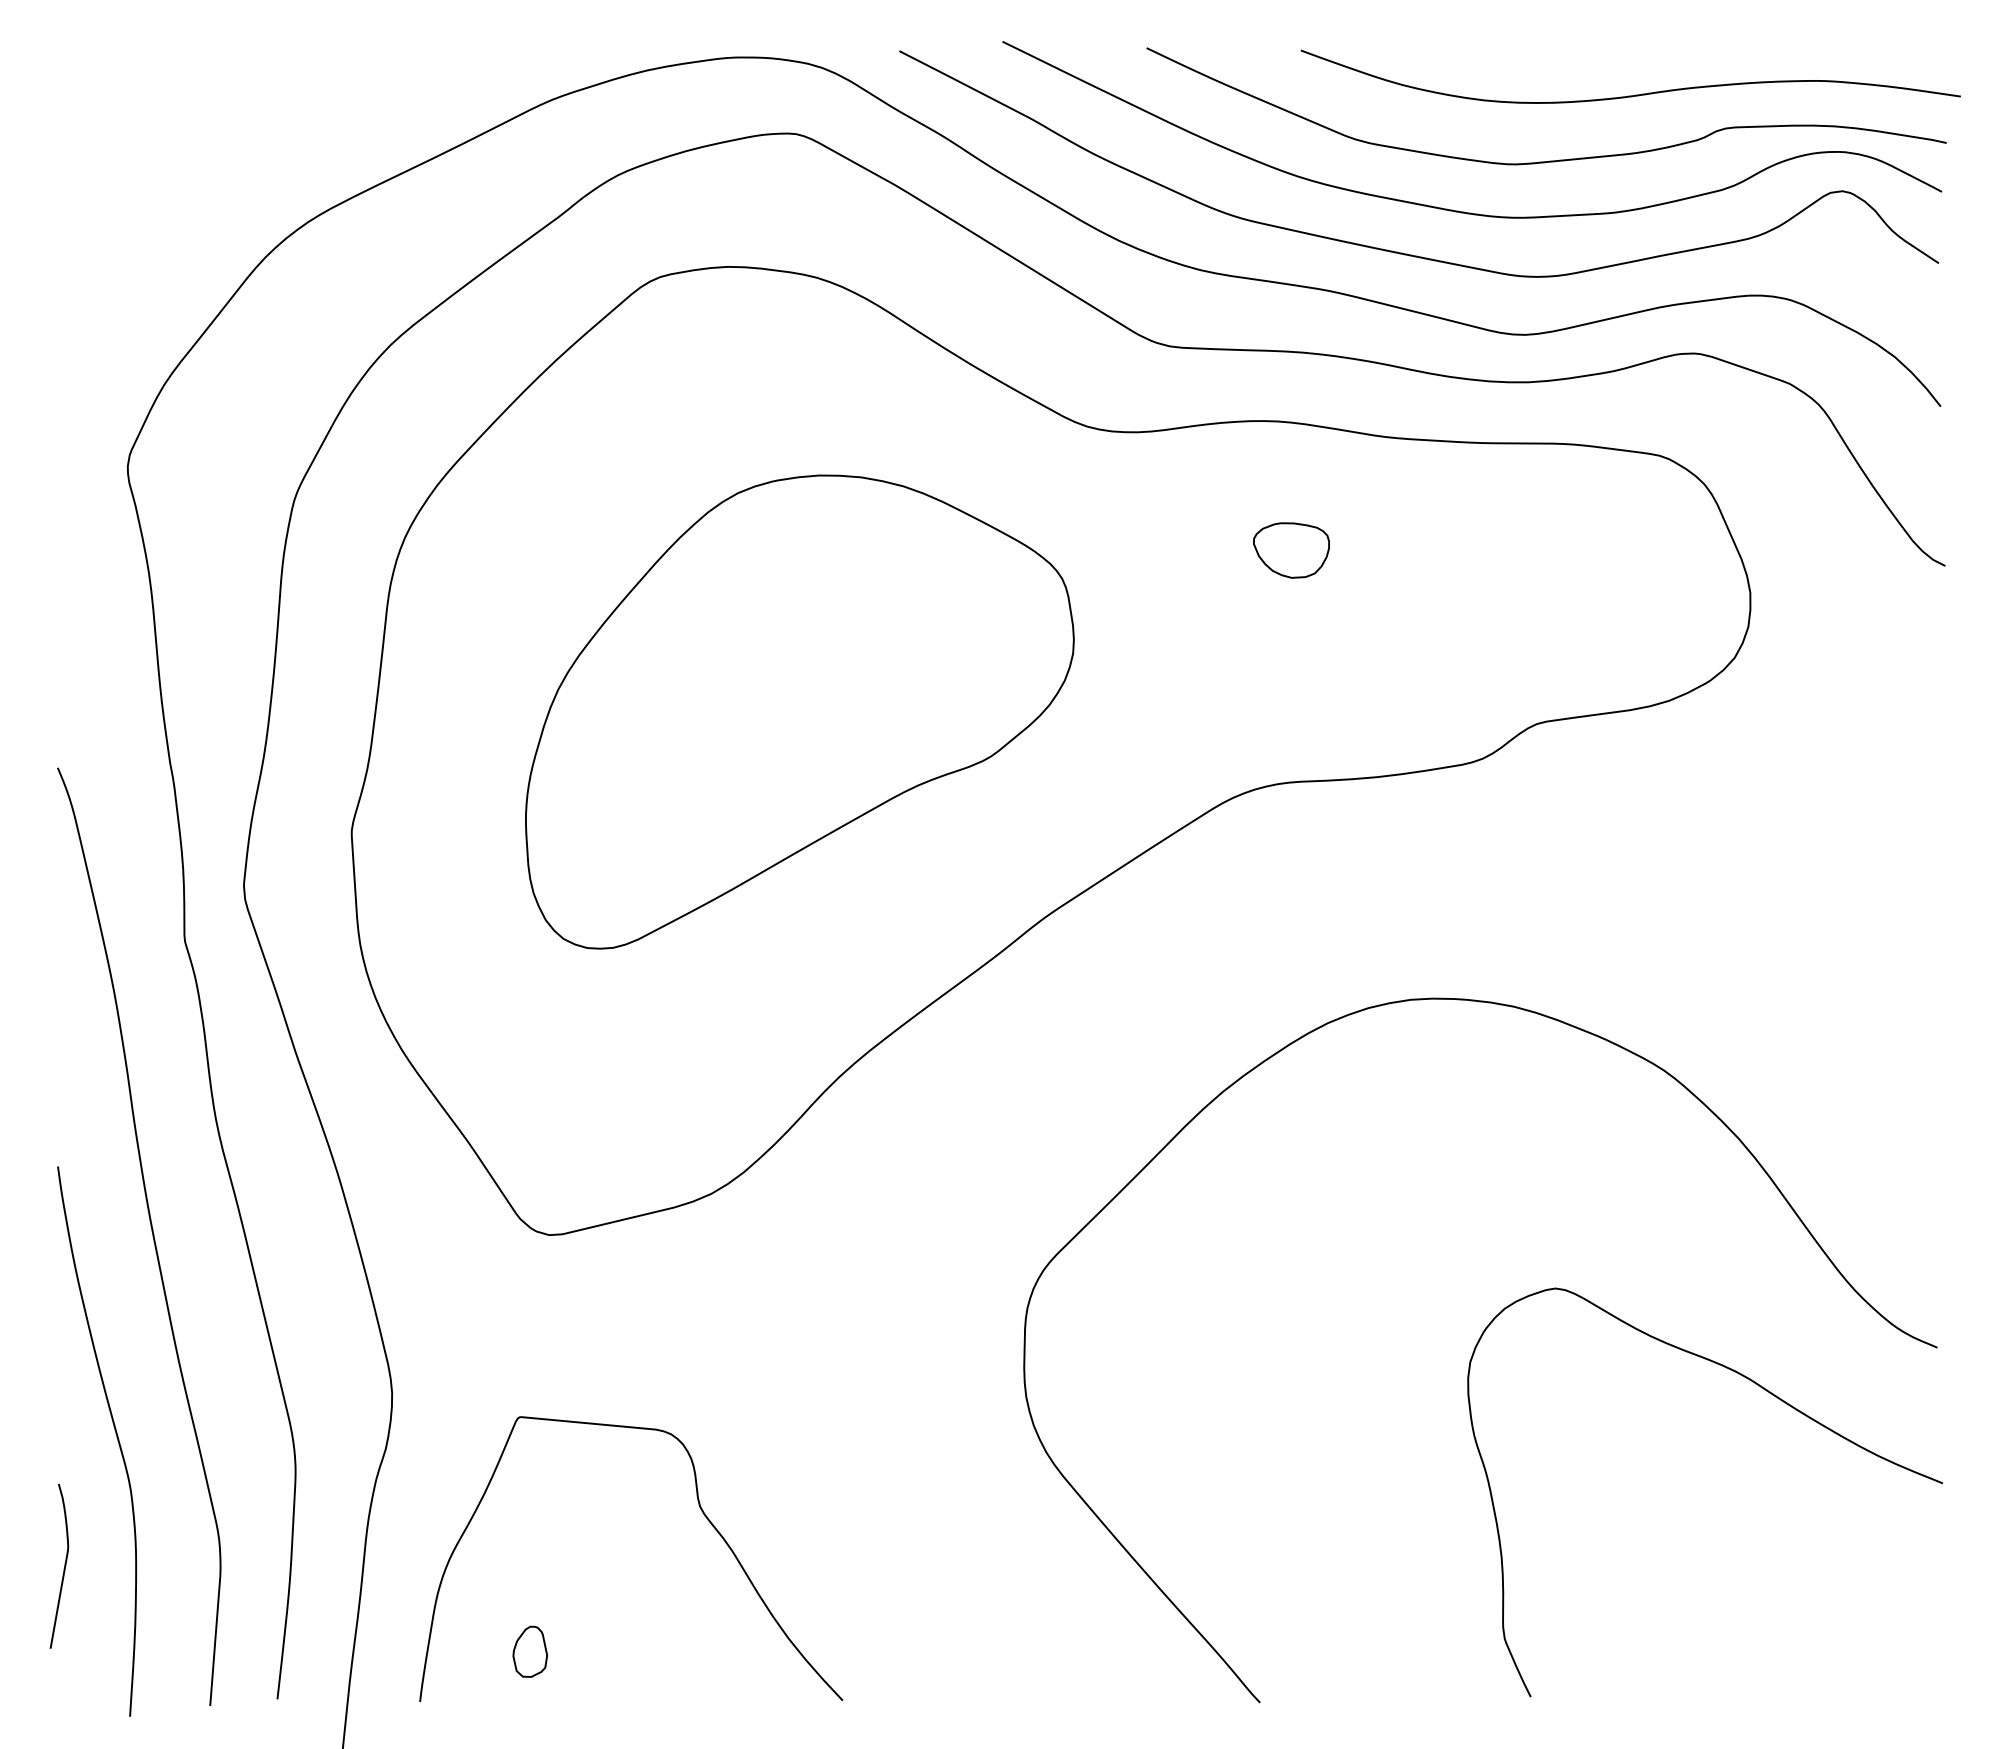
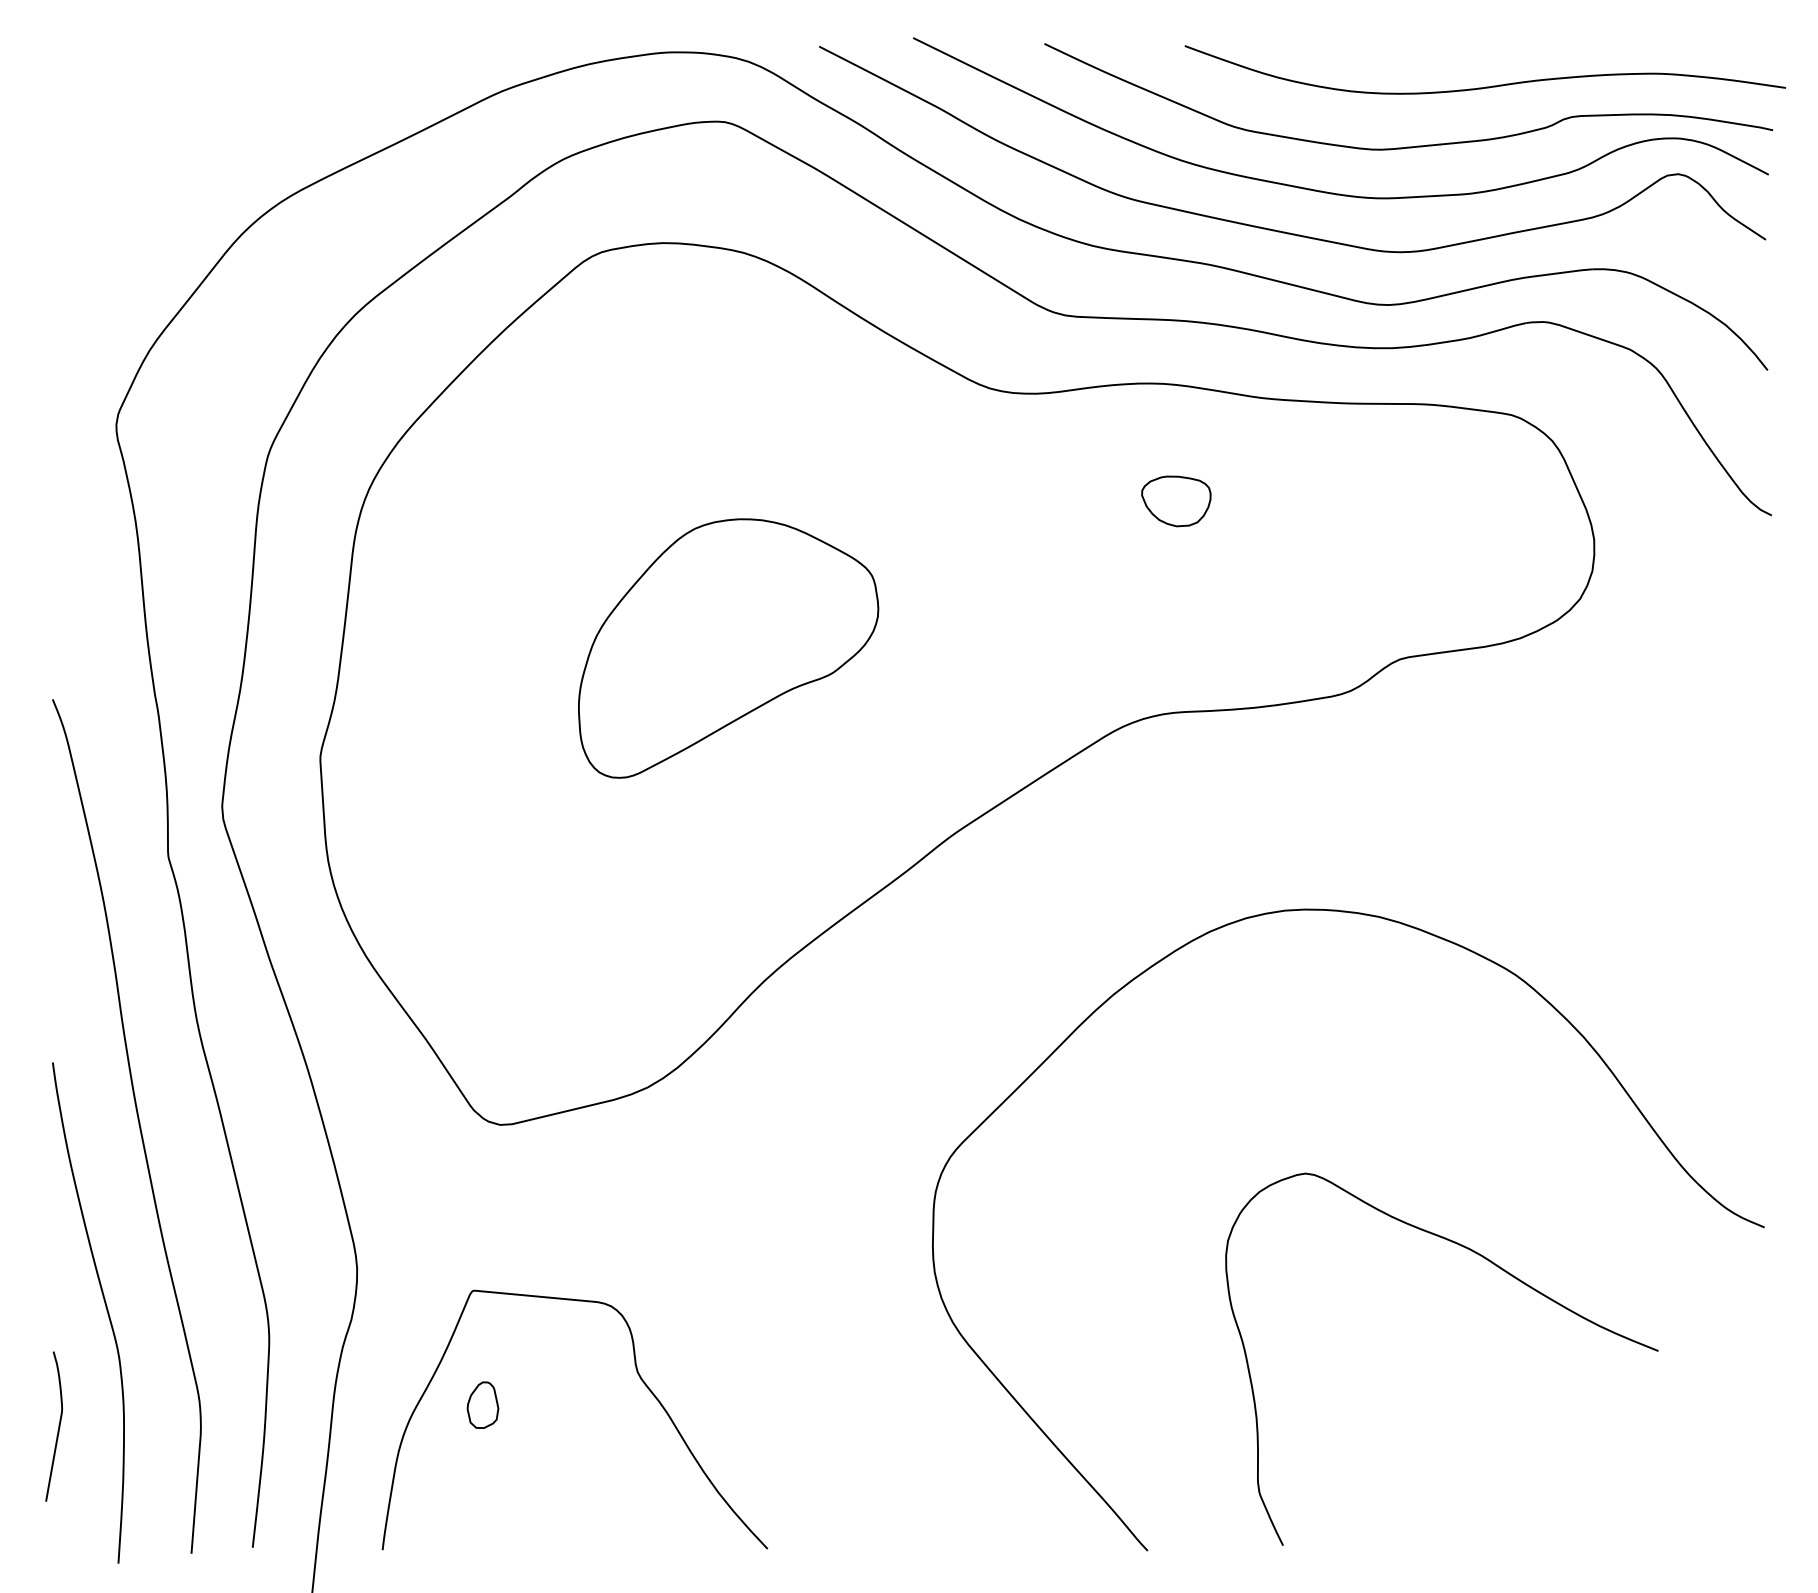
part: (799, 711) -> (728, 648), size x0.6
curve: (1769, 1393) -> (1500, 1269), moved
part: (530, 1651) -> (483, 1404), moved

